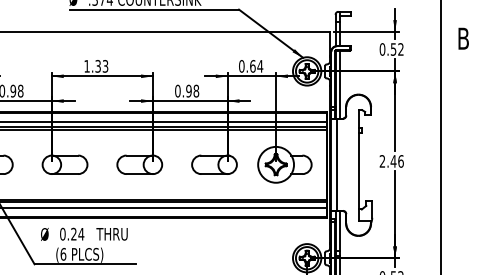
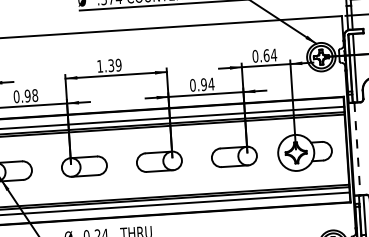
text: (105, 66) -> (118, 65), 1.33 -> 1.39
text: (196, 90) -> (211, 83), 0.98 -> 0.94
line: (337, 165) -> (357, 149), solid -> dashed

